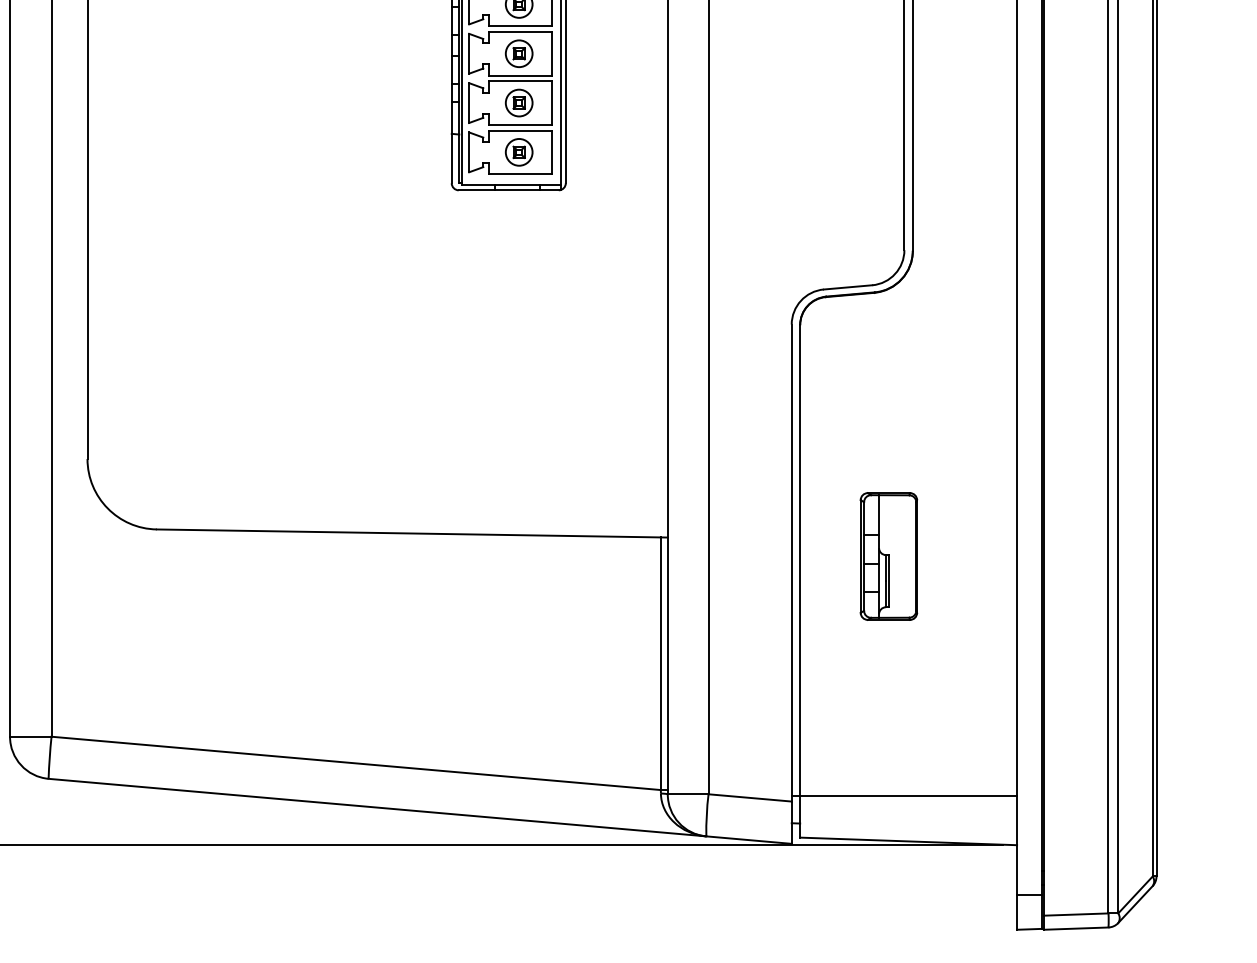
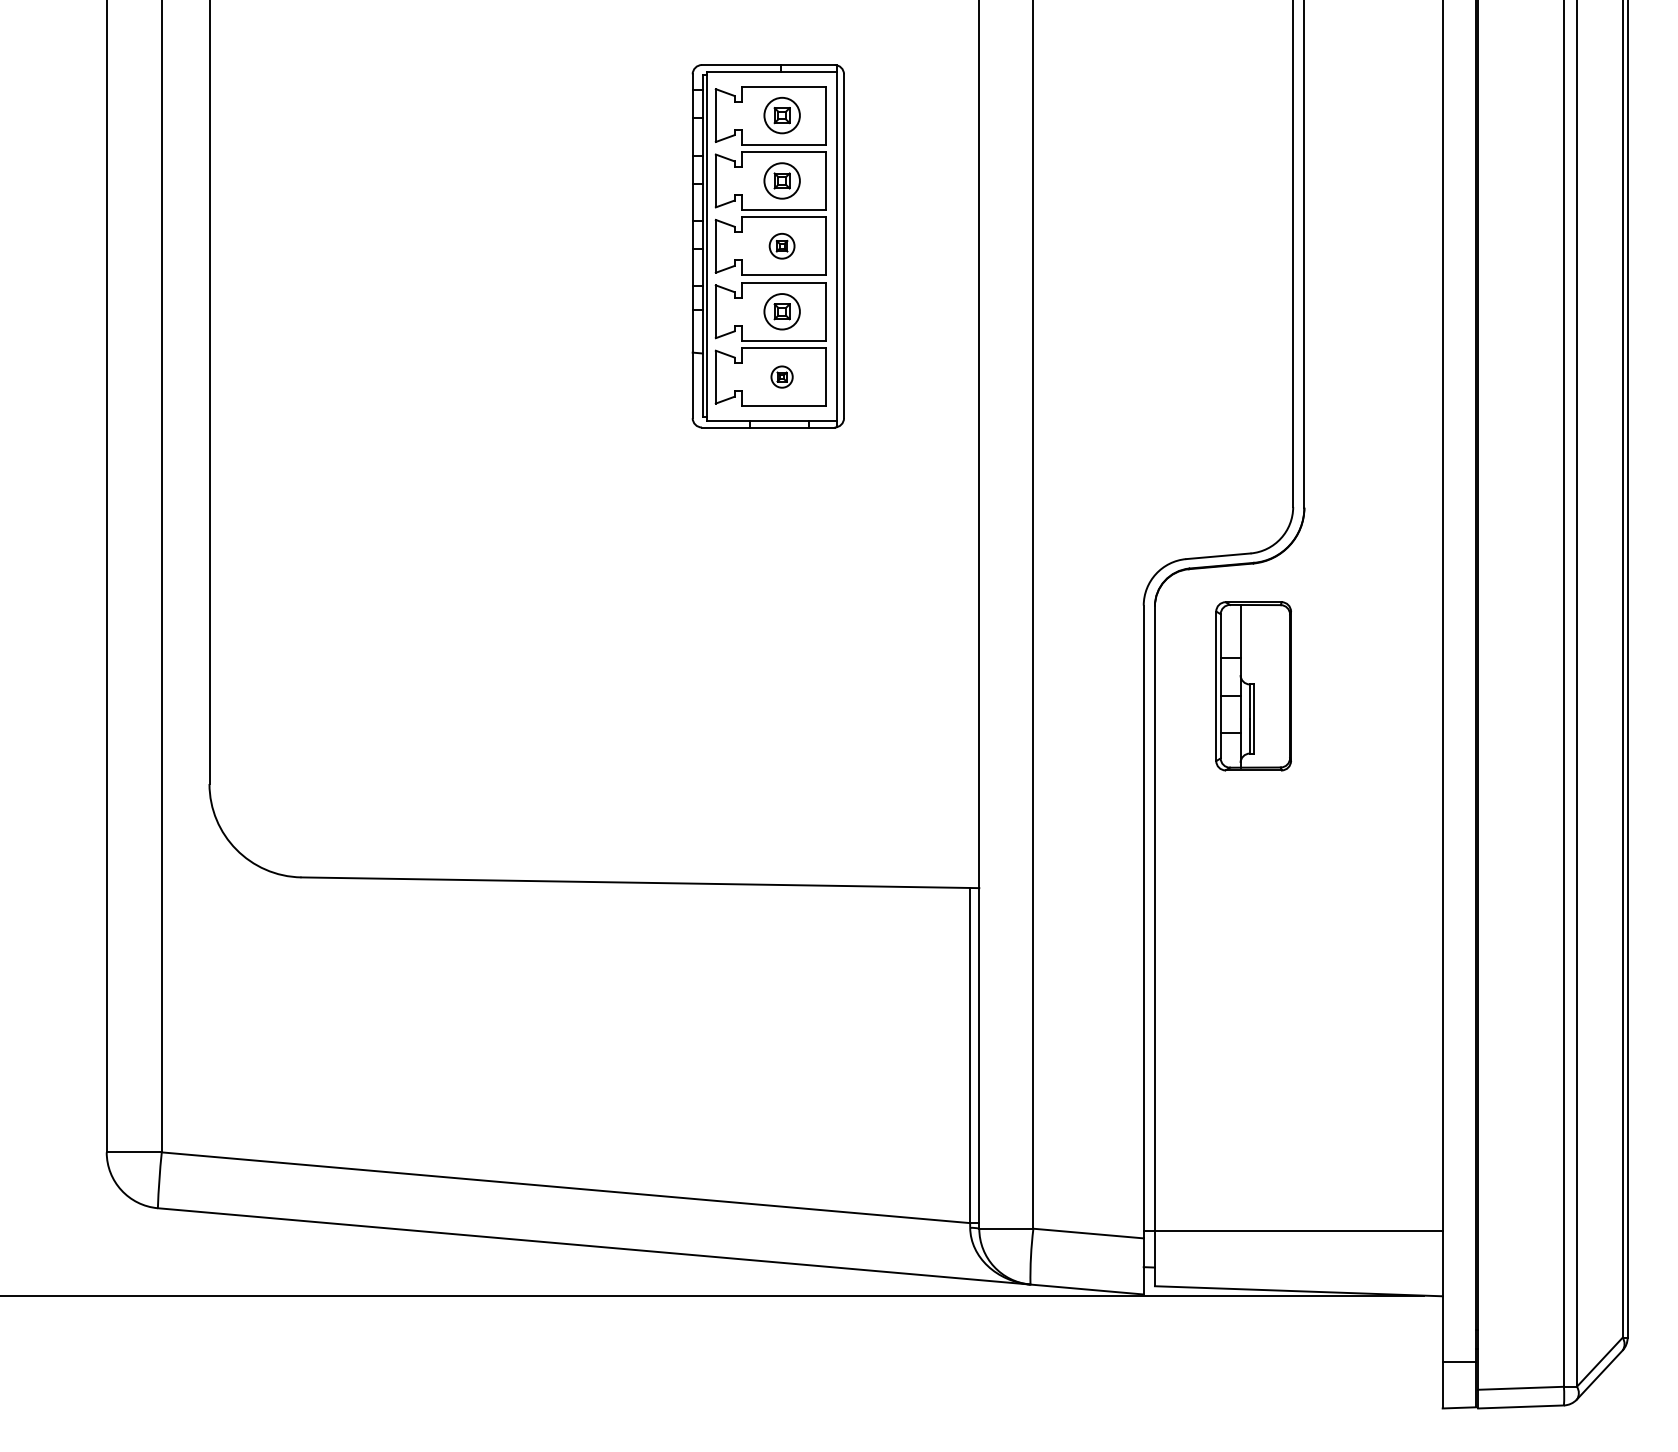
part: (518, 53) -> (781, 245), size x0.7
part: (518, 151) -> (781, 376), size x0.6
part: (888, 556) -> (1253, 686), moved

